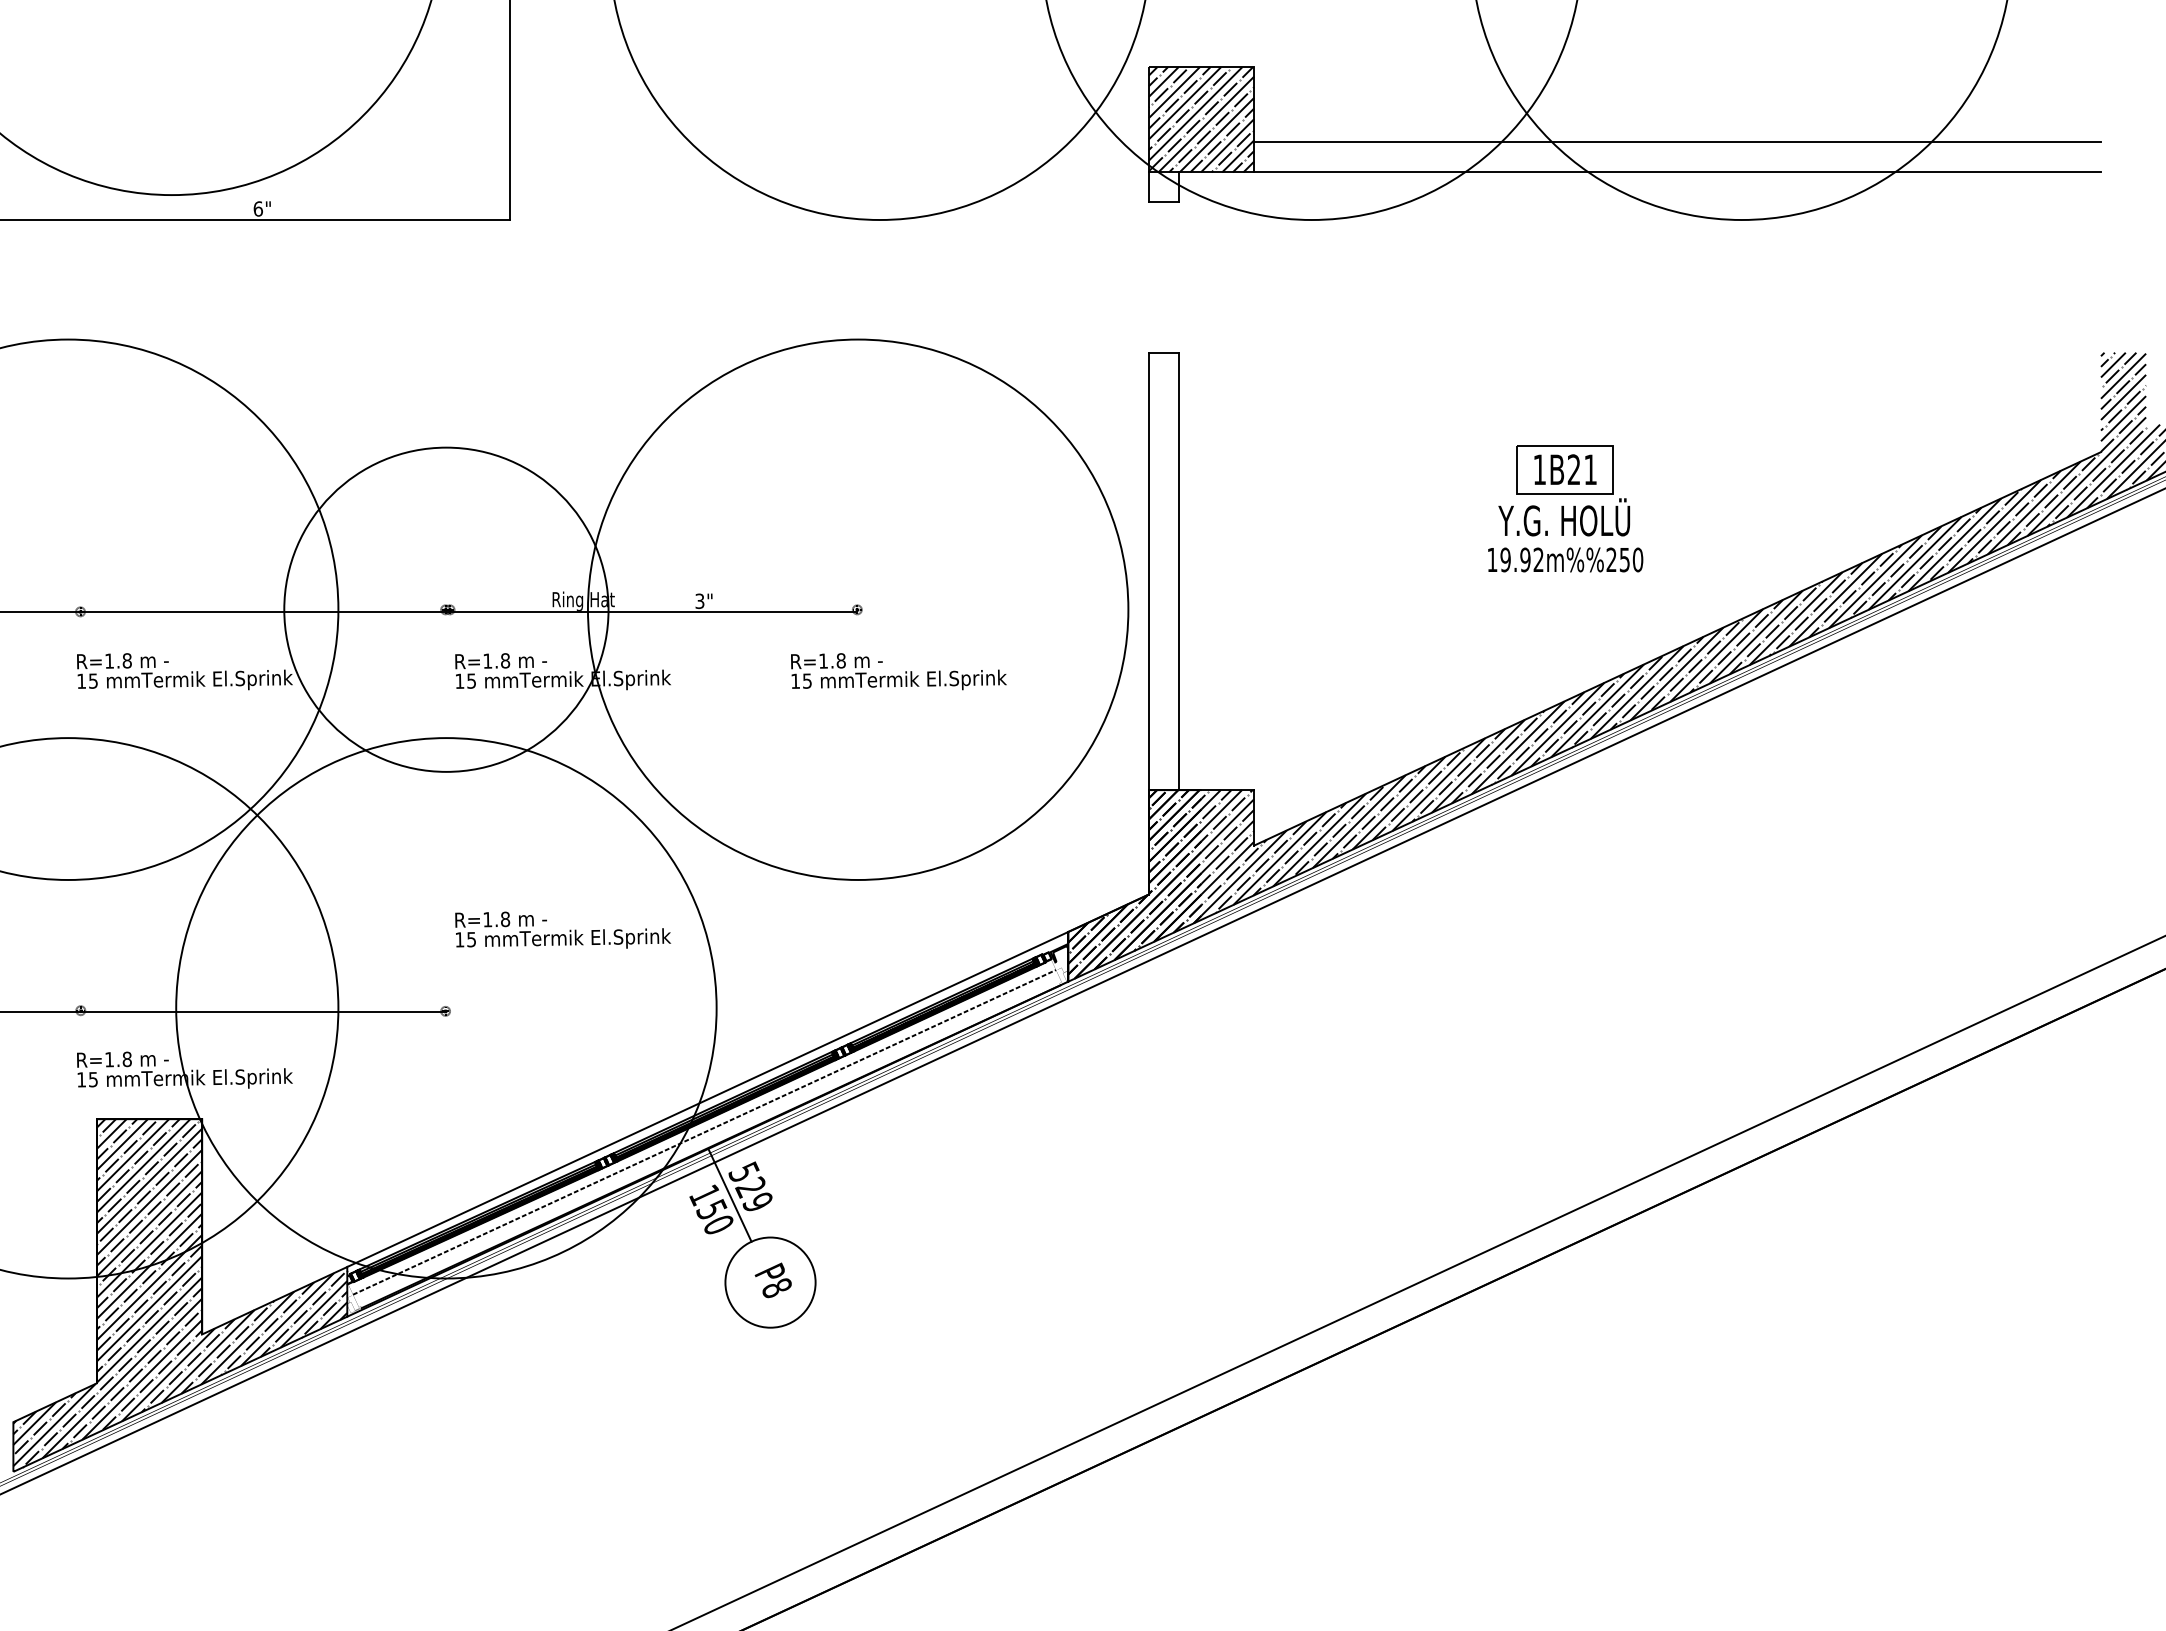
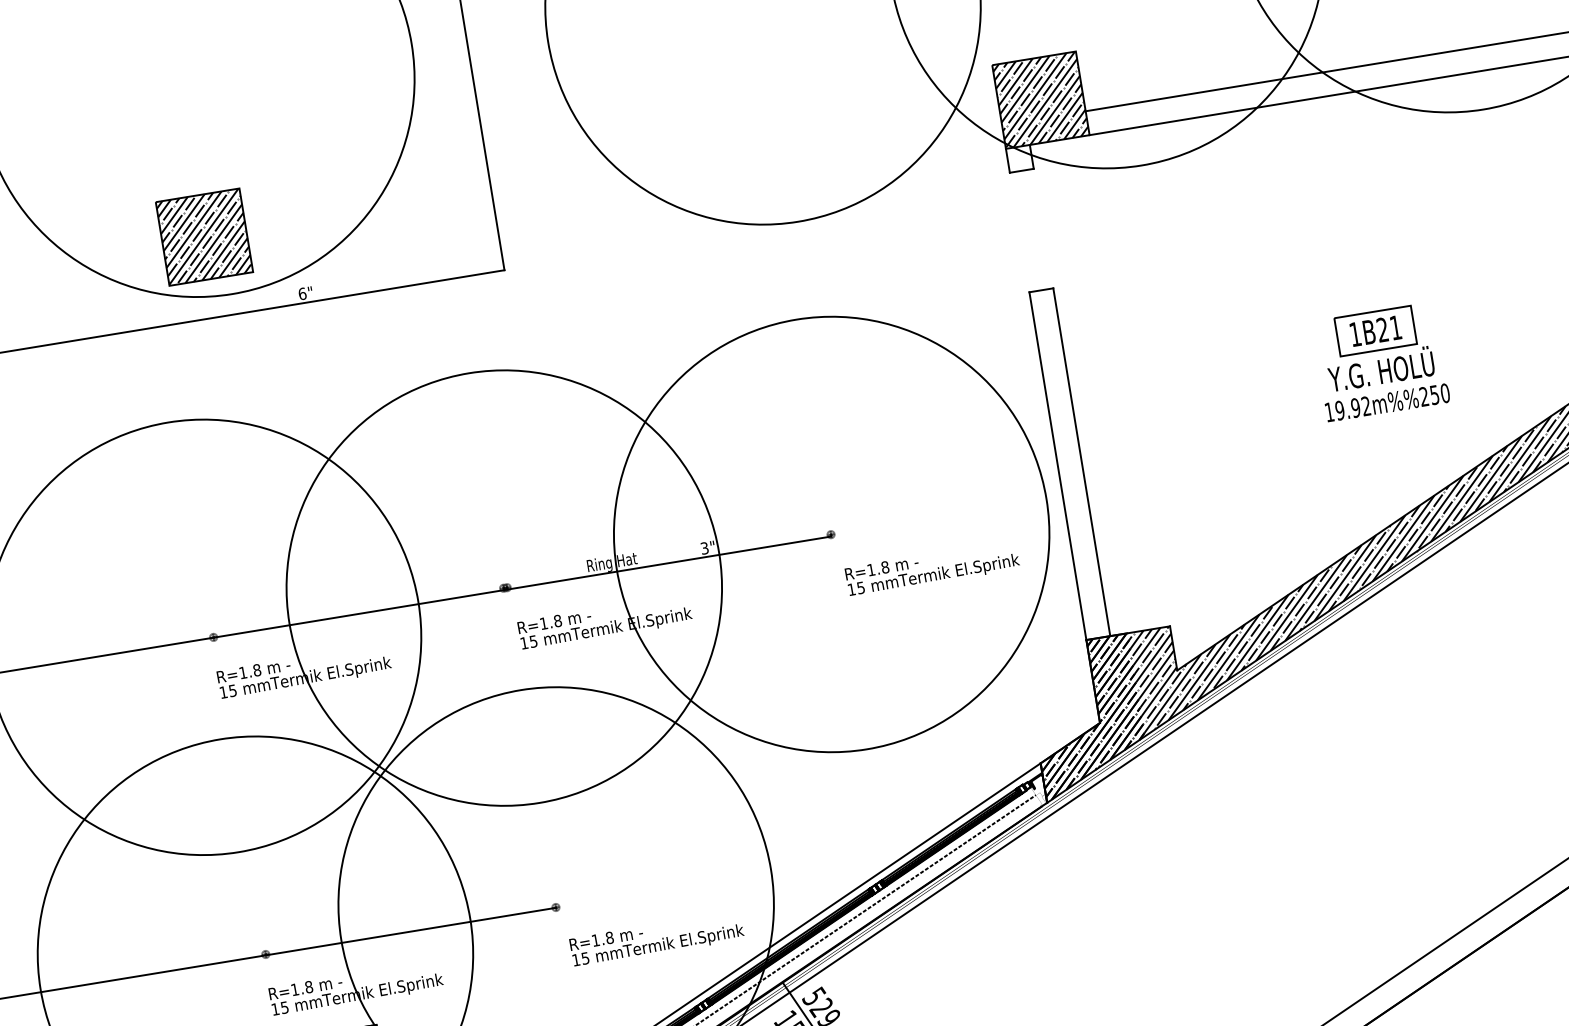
part: (149, 119) -> (204, 236), added
circle: (446, 609) -> (504, 587), size x1.67
text: (898, 671) -> (932, 568), moved
text: (562, 929) -> (656, 938), moved

